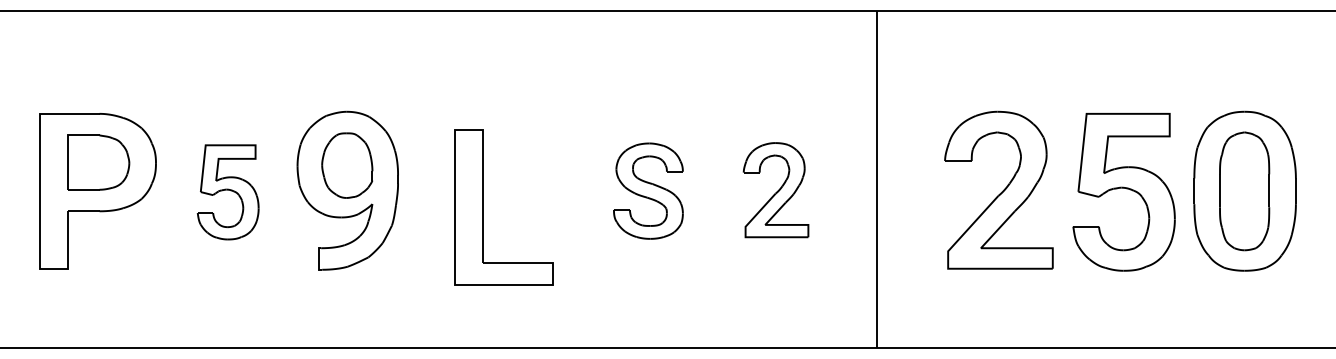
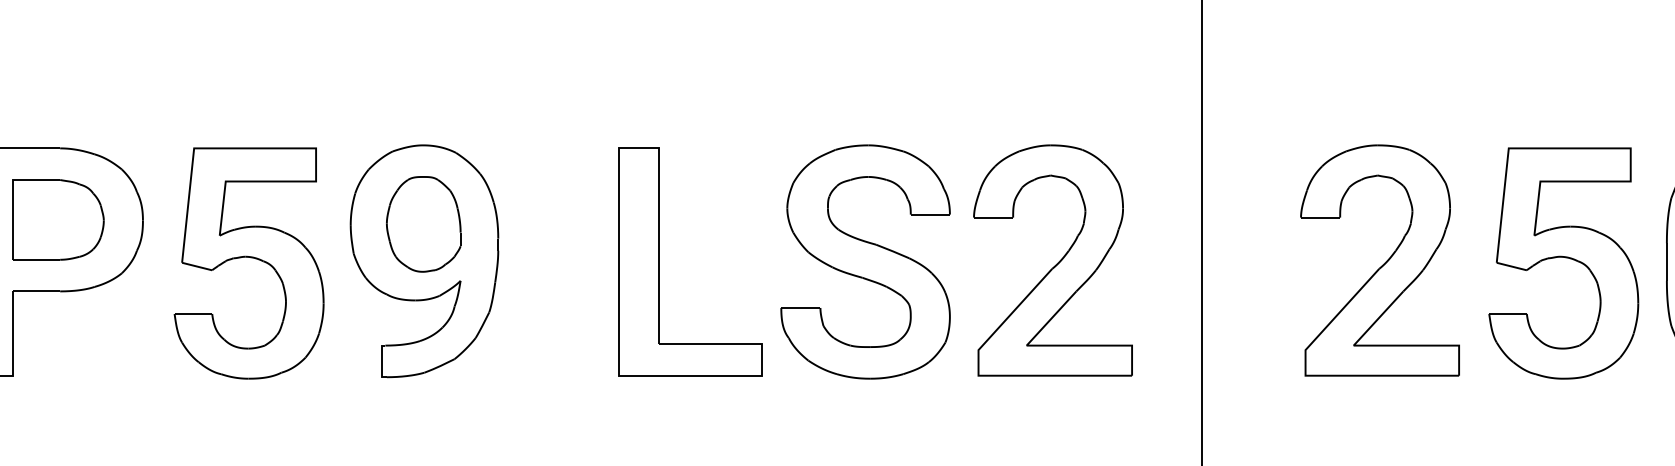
part: (775, 189) -> (1052, 259), size x1.67
part: (648, 190) -> (865, 260), size x1.67
part: (227, 192) -> (247, 263), size x1.67
part: (483, 207) -> (660, 262), moved

